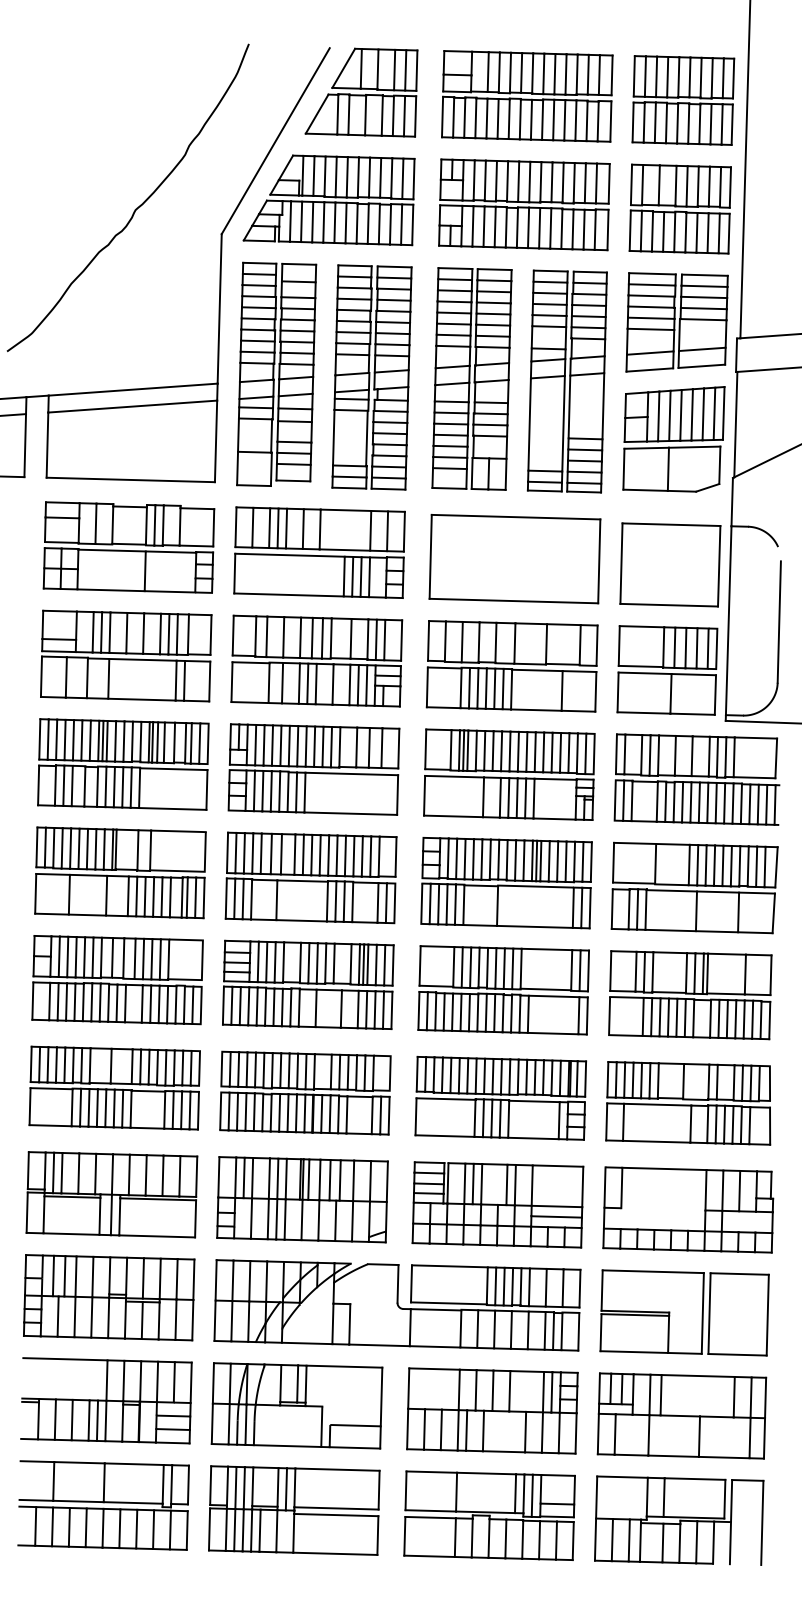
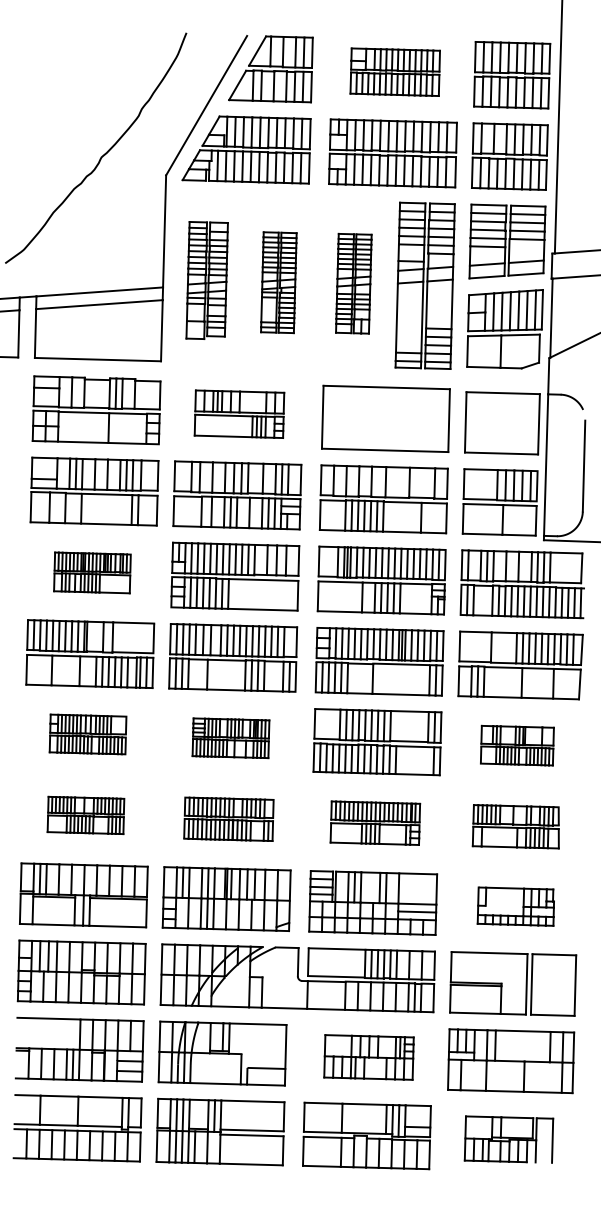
part: (527, 96) -> (395, 72), size x0.7
part: (275, 374) -> (206, 280), size x0.7
part: (371, 377) -> (278, 282), size x0.6
part: (471, 378) -> (353, 283), size x0.6
part: (319, 553) -> (239, 414), size x0.7
part: (123, 763) -> (92, 572), size x0.6
part: (116, 980) -> (87, 734), size x0.6
part: (307, 985) -> (230, 738), size x0.6
part: (690, 994) -> (517, 745), size x0.6
part: (114, 1088) -> (85, 815), size x0.6
part: (304, 1093) -> (228, 819), size x0.7
part: (501, 1098) -> (375, 823), size x0.7
part: (687, 1102) -> (515, 826), size x0.7
part: (687, 1209) -> (515, 906), size x0.6
part: (491, 1411) -> (368, 1057), size x0.7
part: (678, 1520) -> (508, 1139), size x0.7

